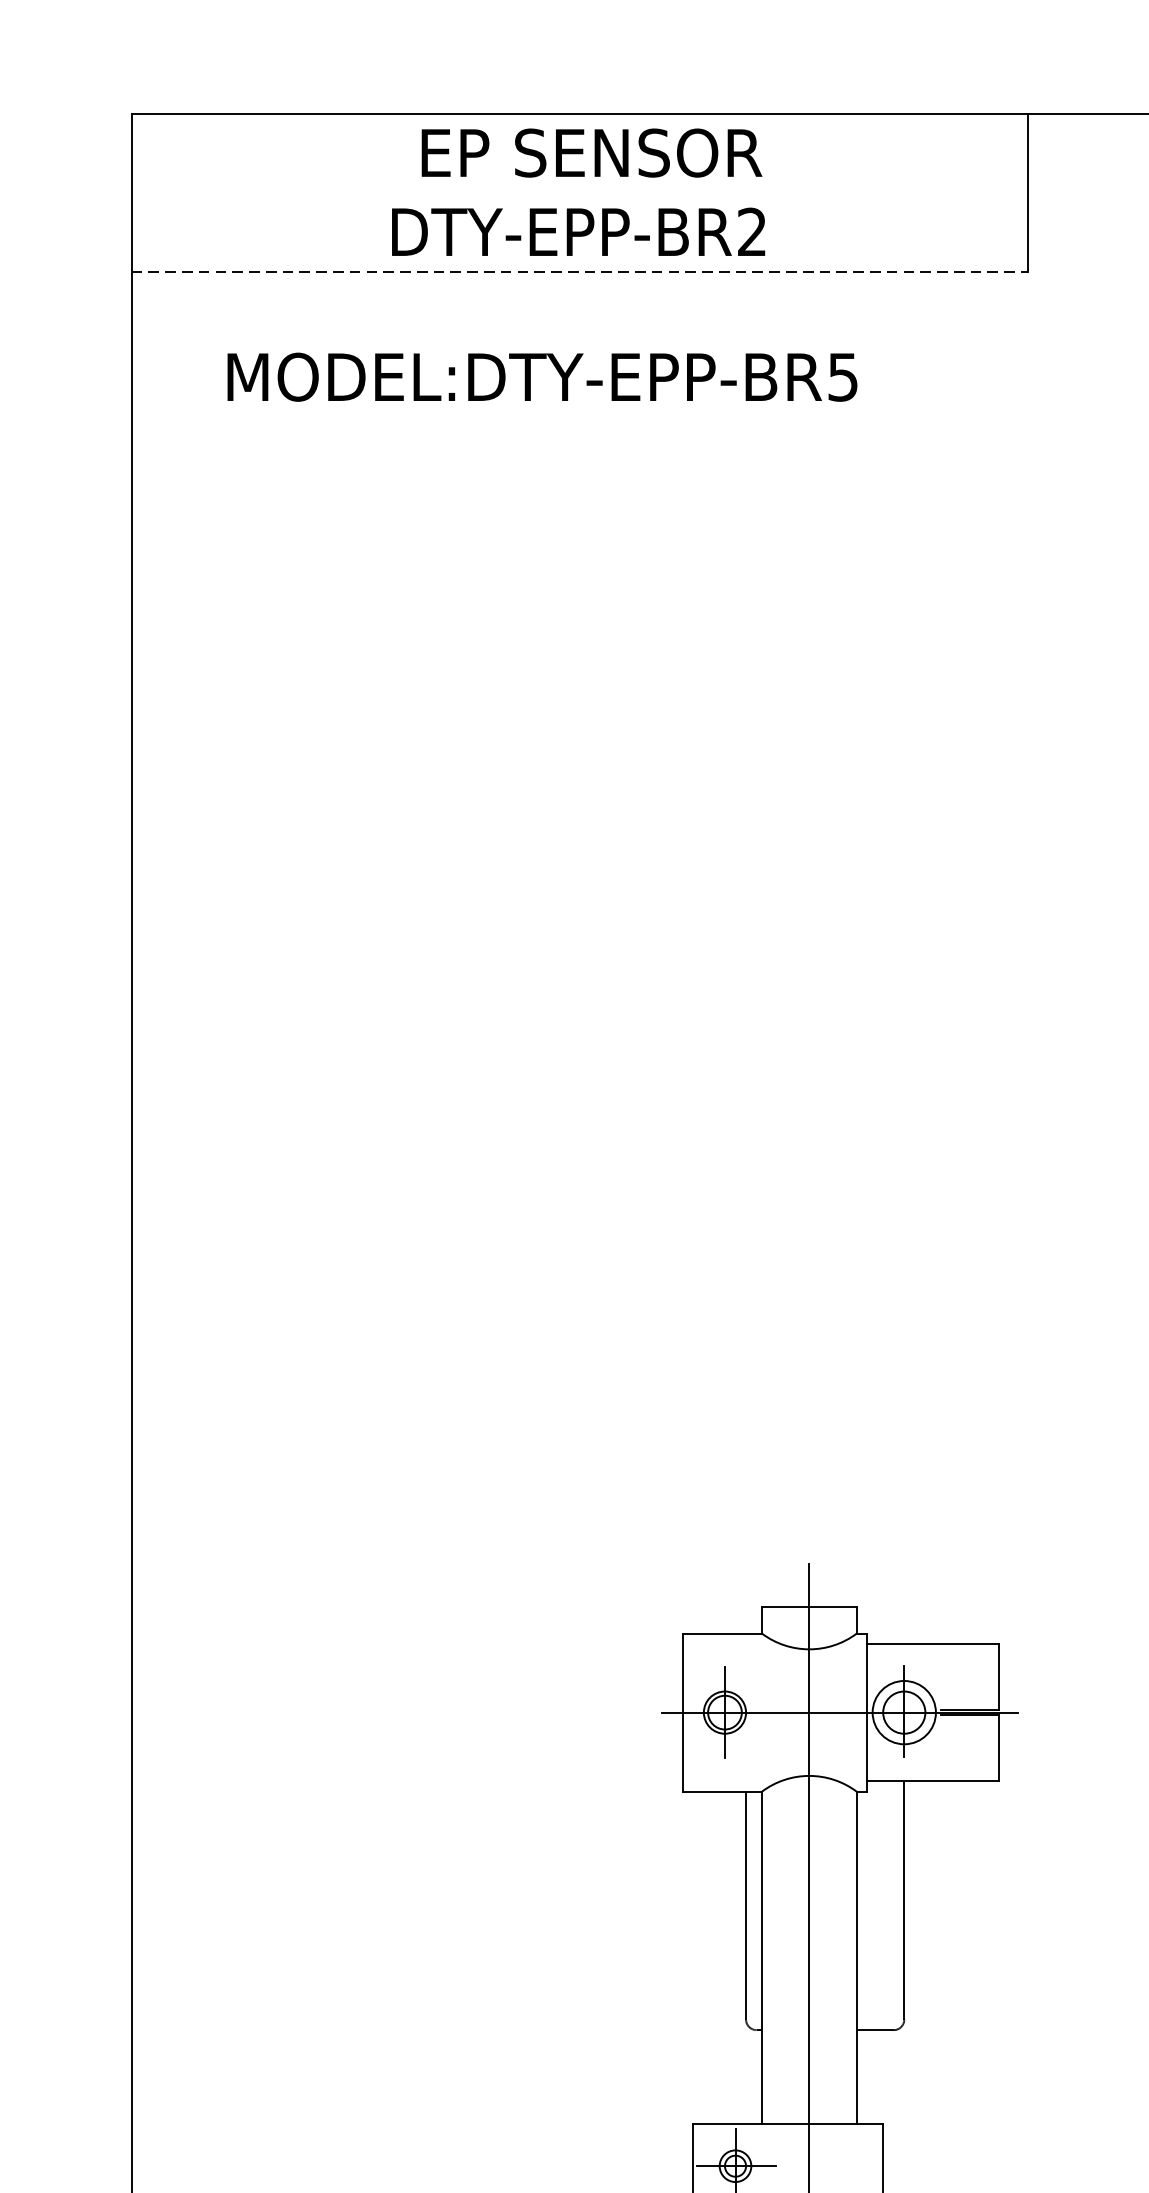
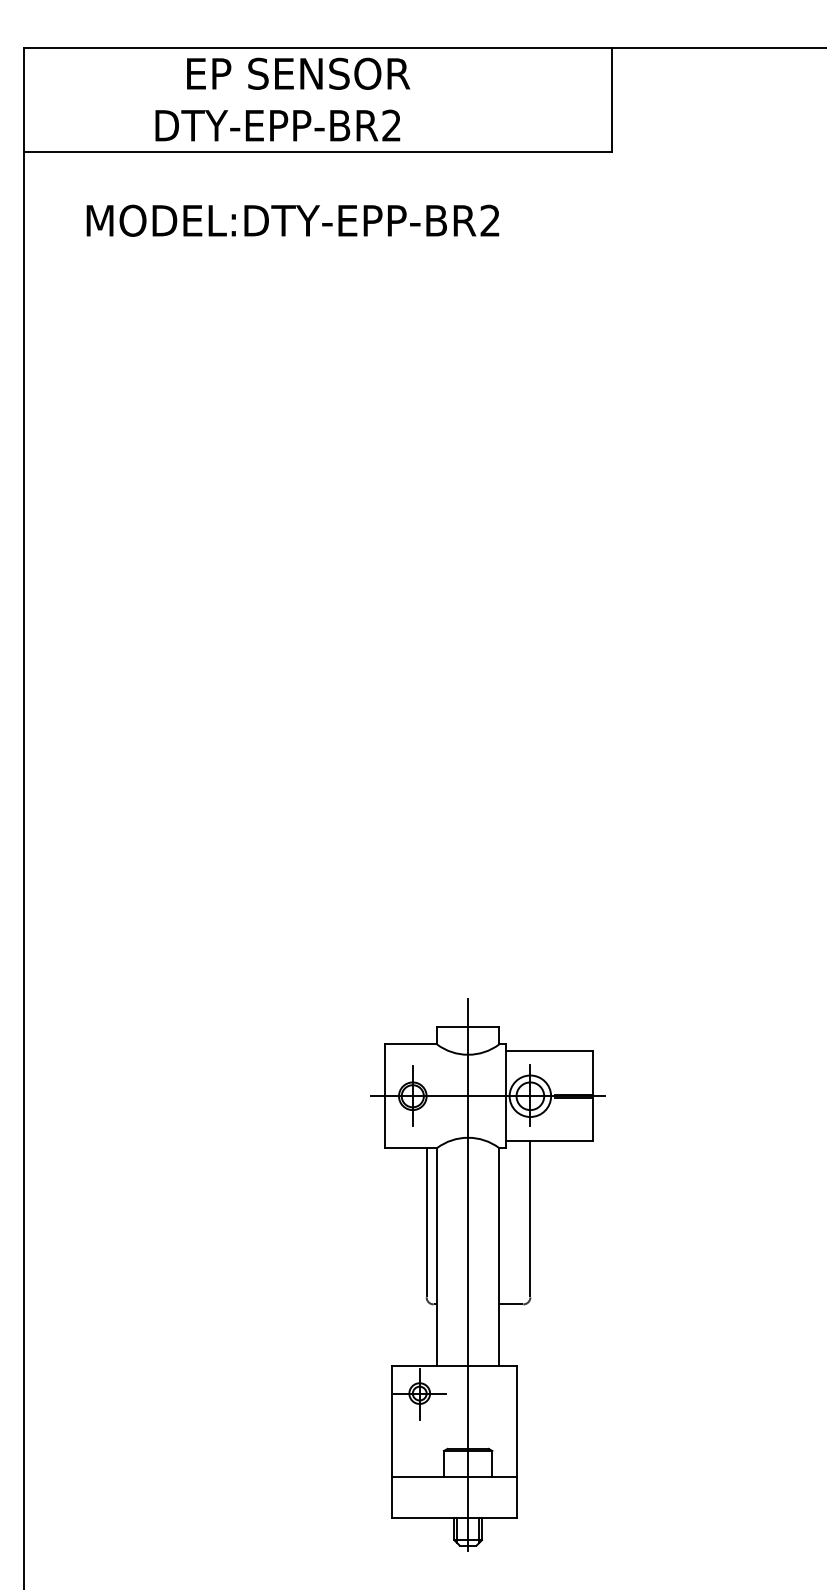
text: (591, 152) -> (298, 73), moved
text: (578, 231) -> (277, 125), moved
line: (579, 271) -> (317, 151), dashed -> solid
text: (841, 376) -> (489, 220), MODEL:DTY-EPP-BR5 -> MODEL:DTY-EPP-BR2

